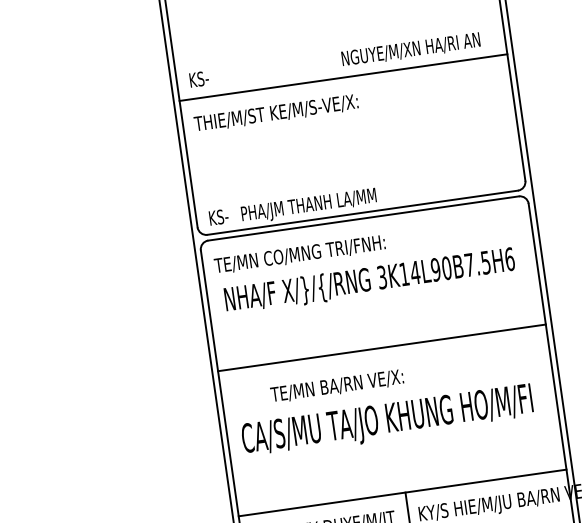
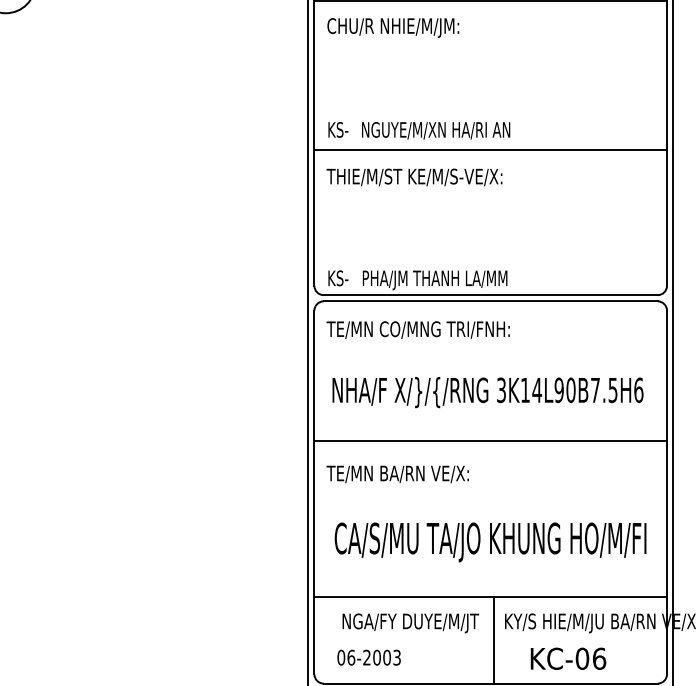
text: (411, 49) -> (436, 130), moved
text: (369, 281) -> (487, 392), moved
text: (336, 386) -> (397, 474), moved
text: (387, 421) -> (490, 542), moved

